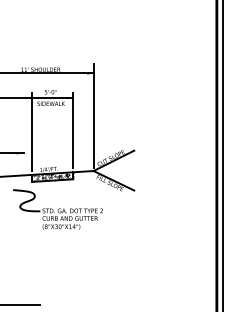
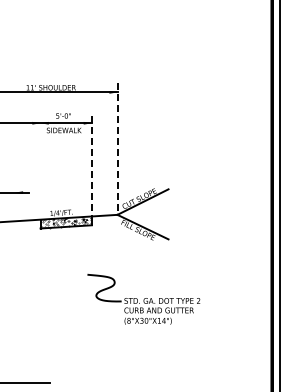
line: (93, 115) -> (117, 145), solid -> dashed
line: (72, 130) -> (91, 163), solid -> dashed
line: (32, 131) -> (40, 165), removed
part: (57, 208) -> (143, 298), moved

